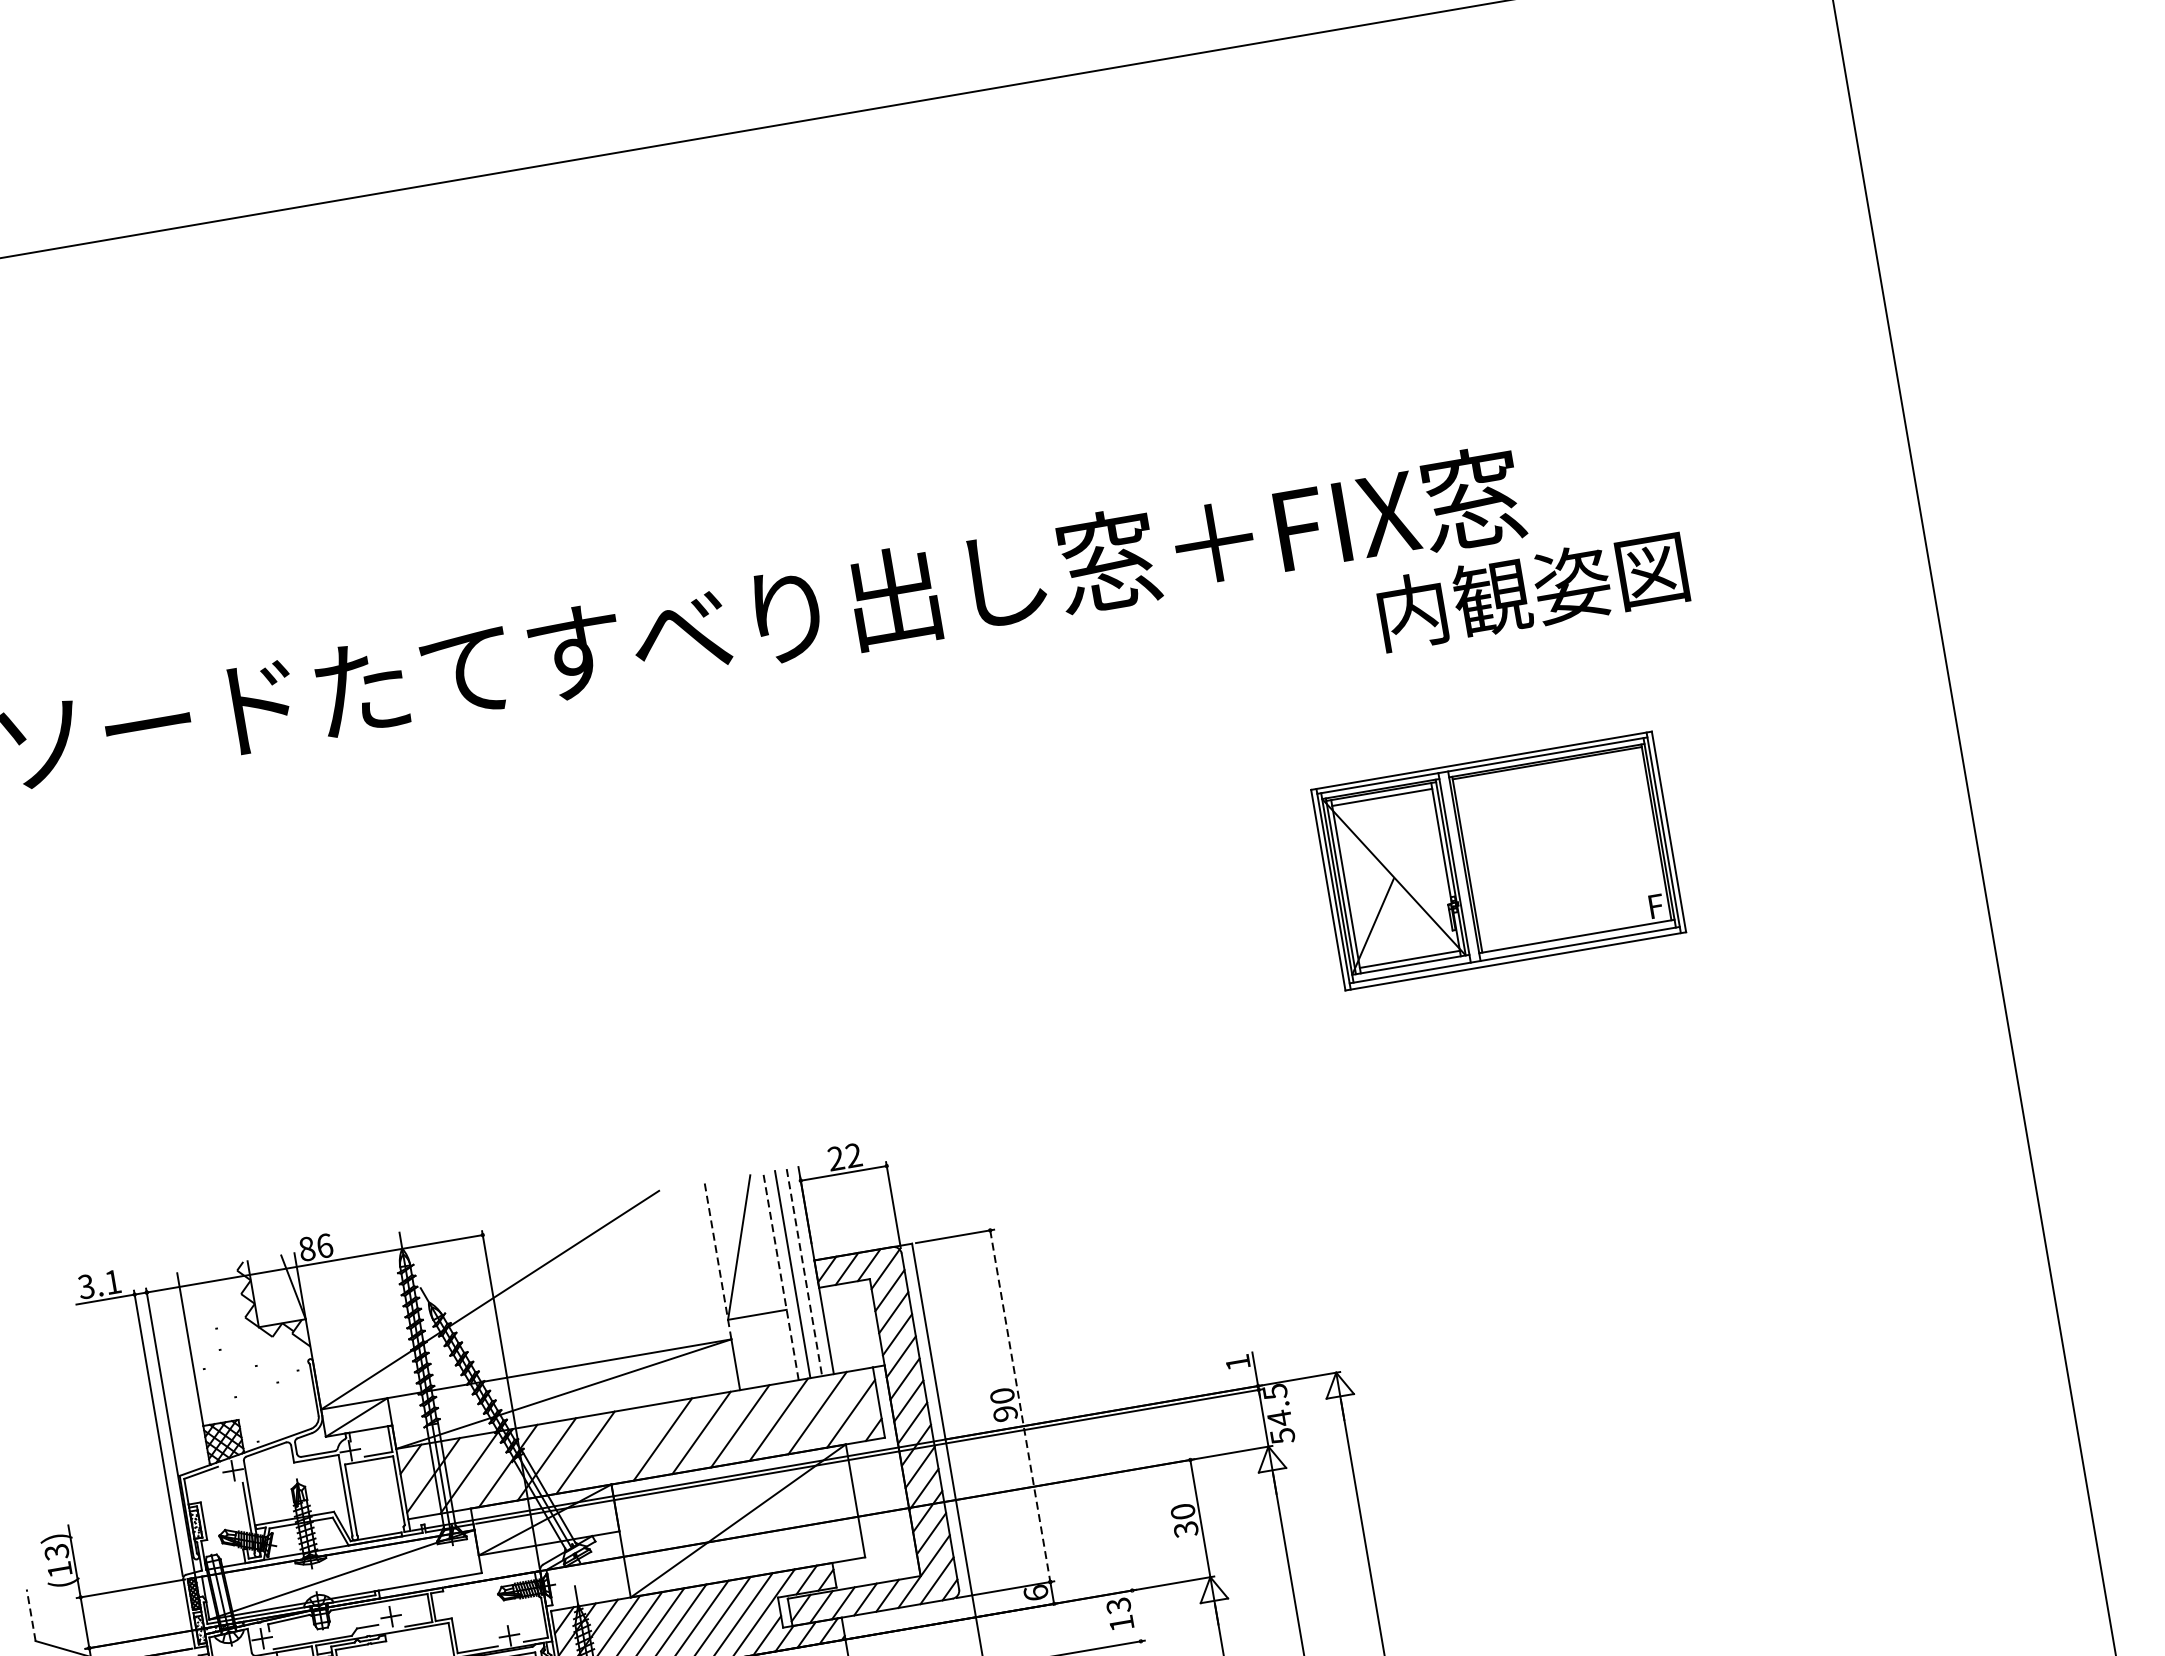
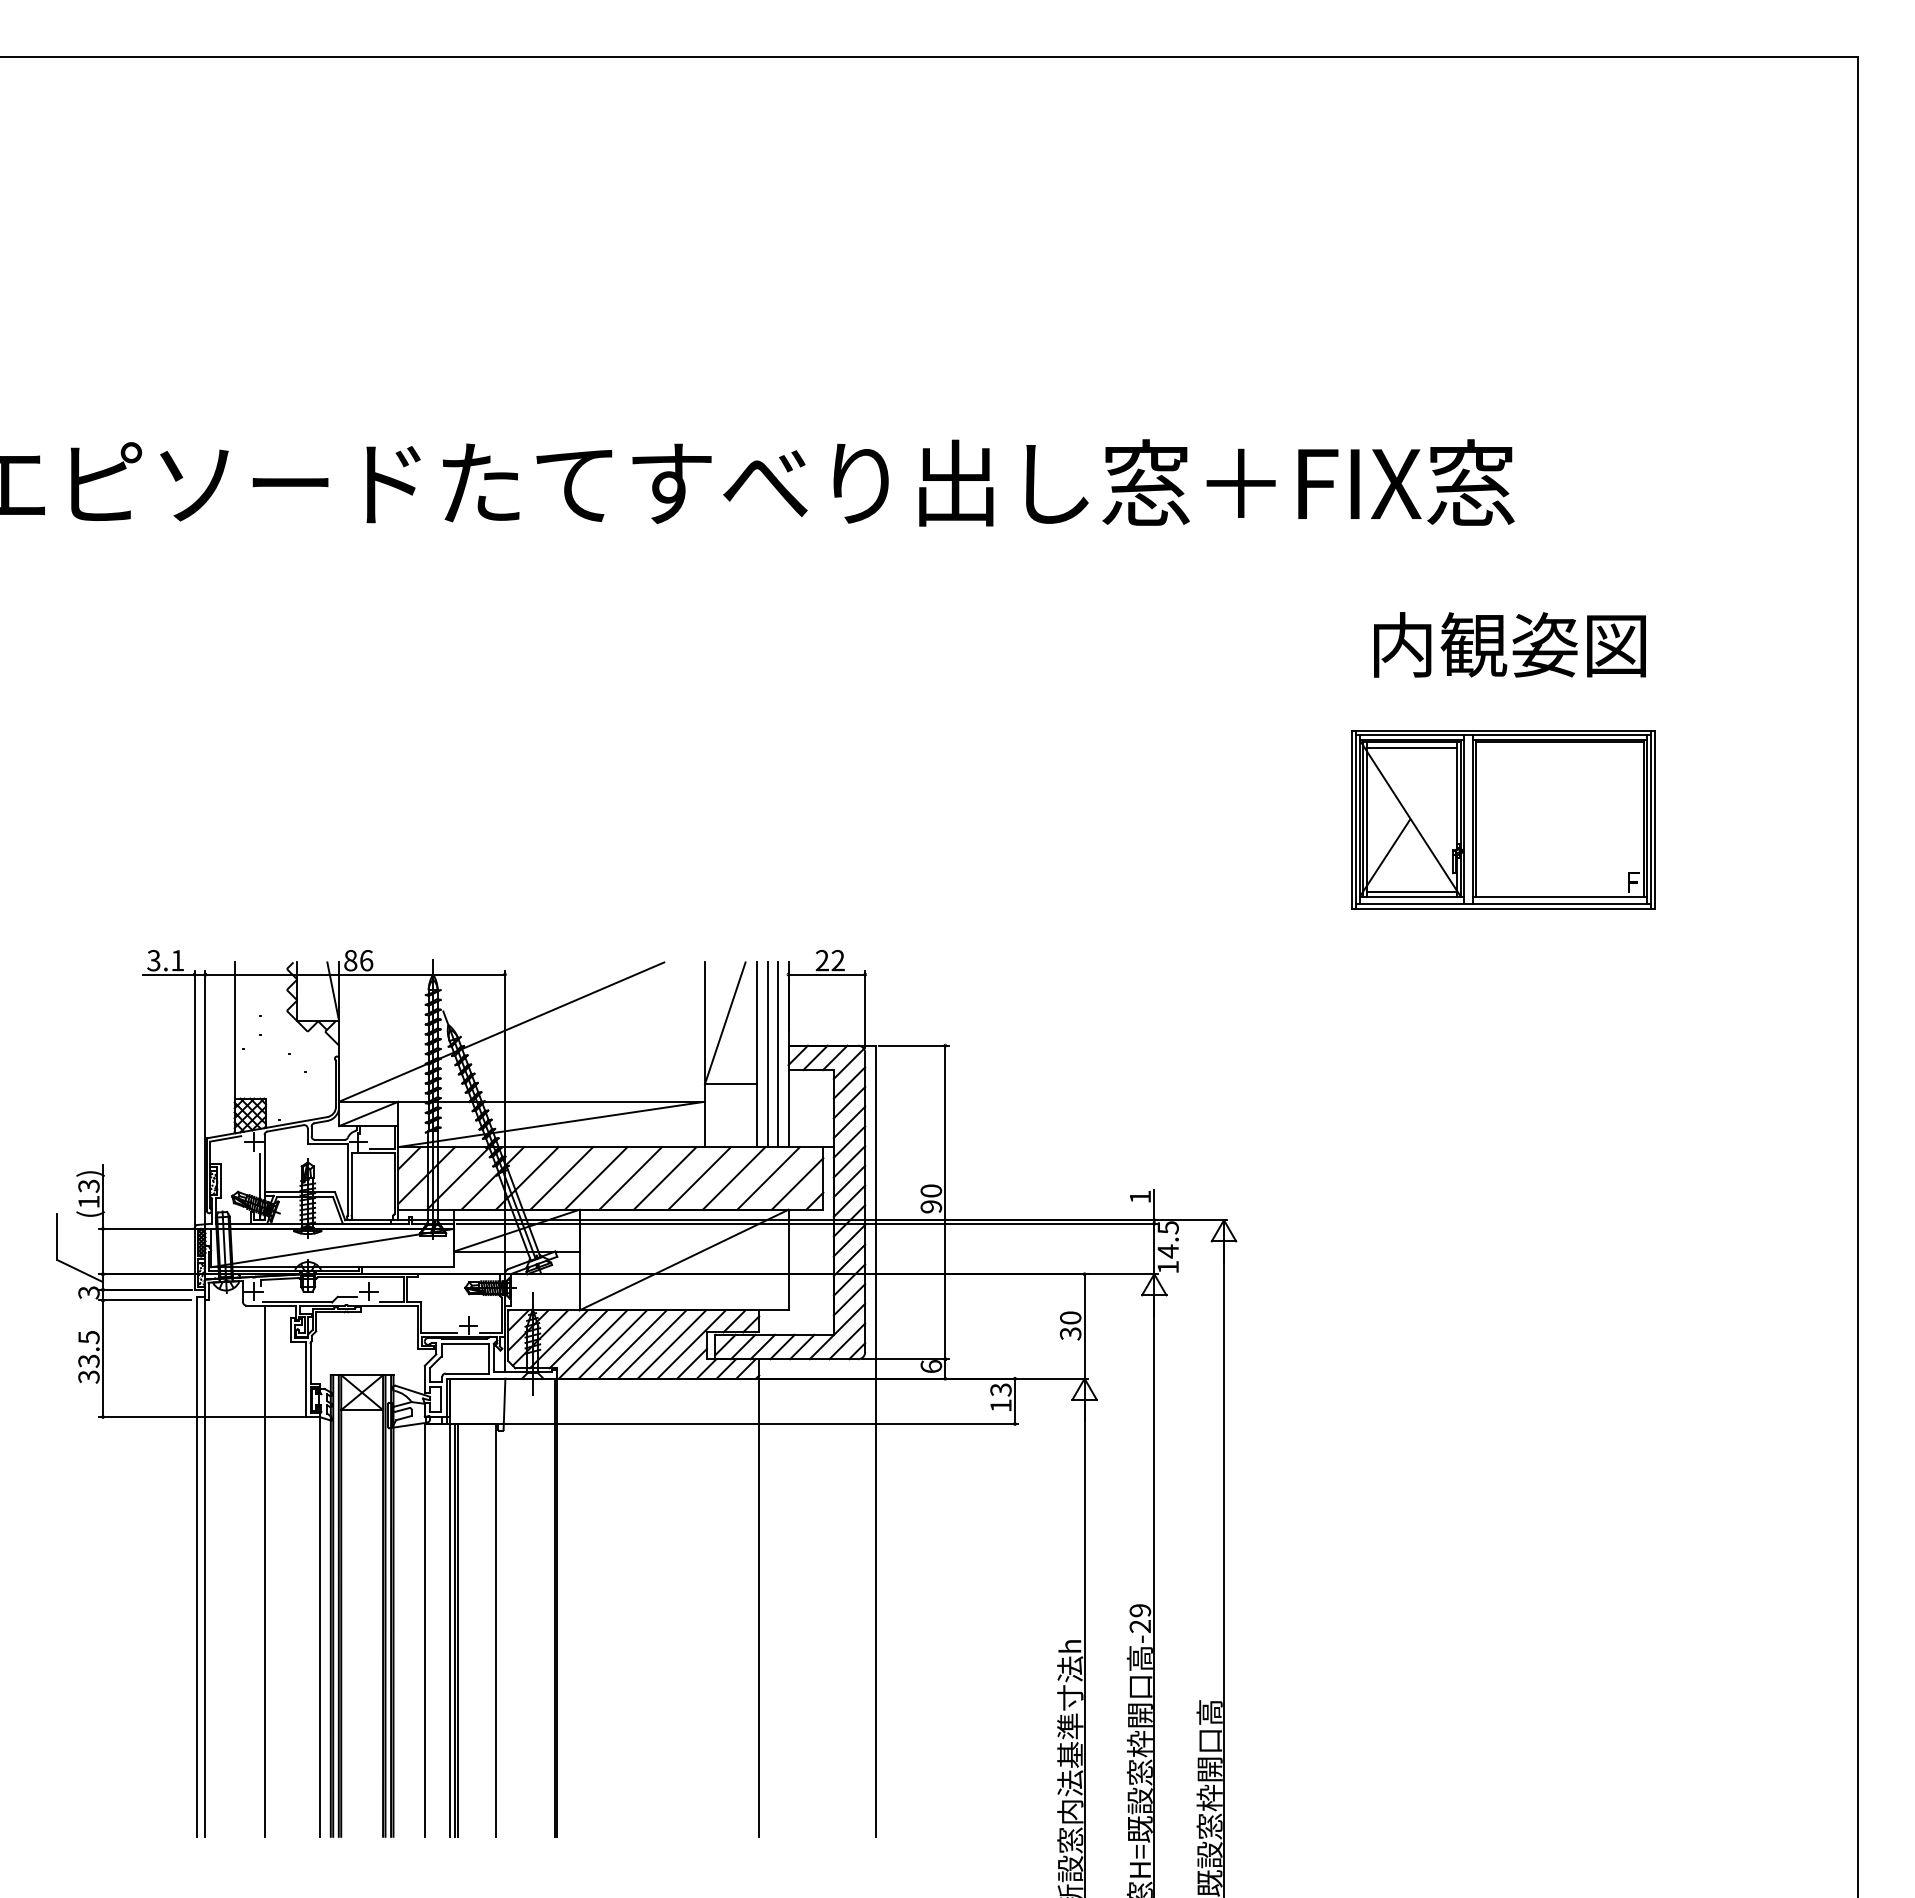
text: (1532, 590) -> (1509, 644), moved
part: (1498, 860) -> (1503, 819), moved
line: (717, 1261) -> (704, 1032), dashed -> solid
line: (805, 1273) -> (778, 1055), dashed -> solid
line: (781, 1276) -> (757, 1054), dashed -> solid
line: (1020, 1406) -> (945, 1202), dashed -> solid
text: (1281, 1436) -> (1167, 1267), 54.5 -> 14.5
line: (623, 1446) -> (595, 1178), added
line: (31, 1615) -> (57, 1237), dashed -> solid
line: (1136, 1616) -> (1014, 1401), added

